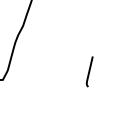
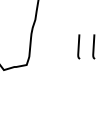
line: (70, 68) -> (78, 46), added

